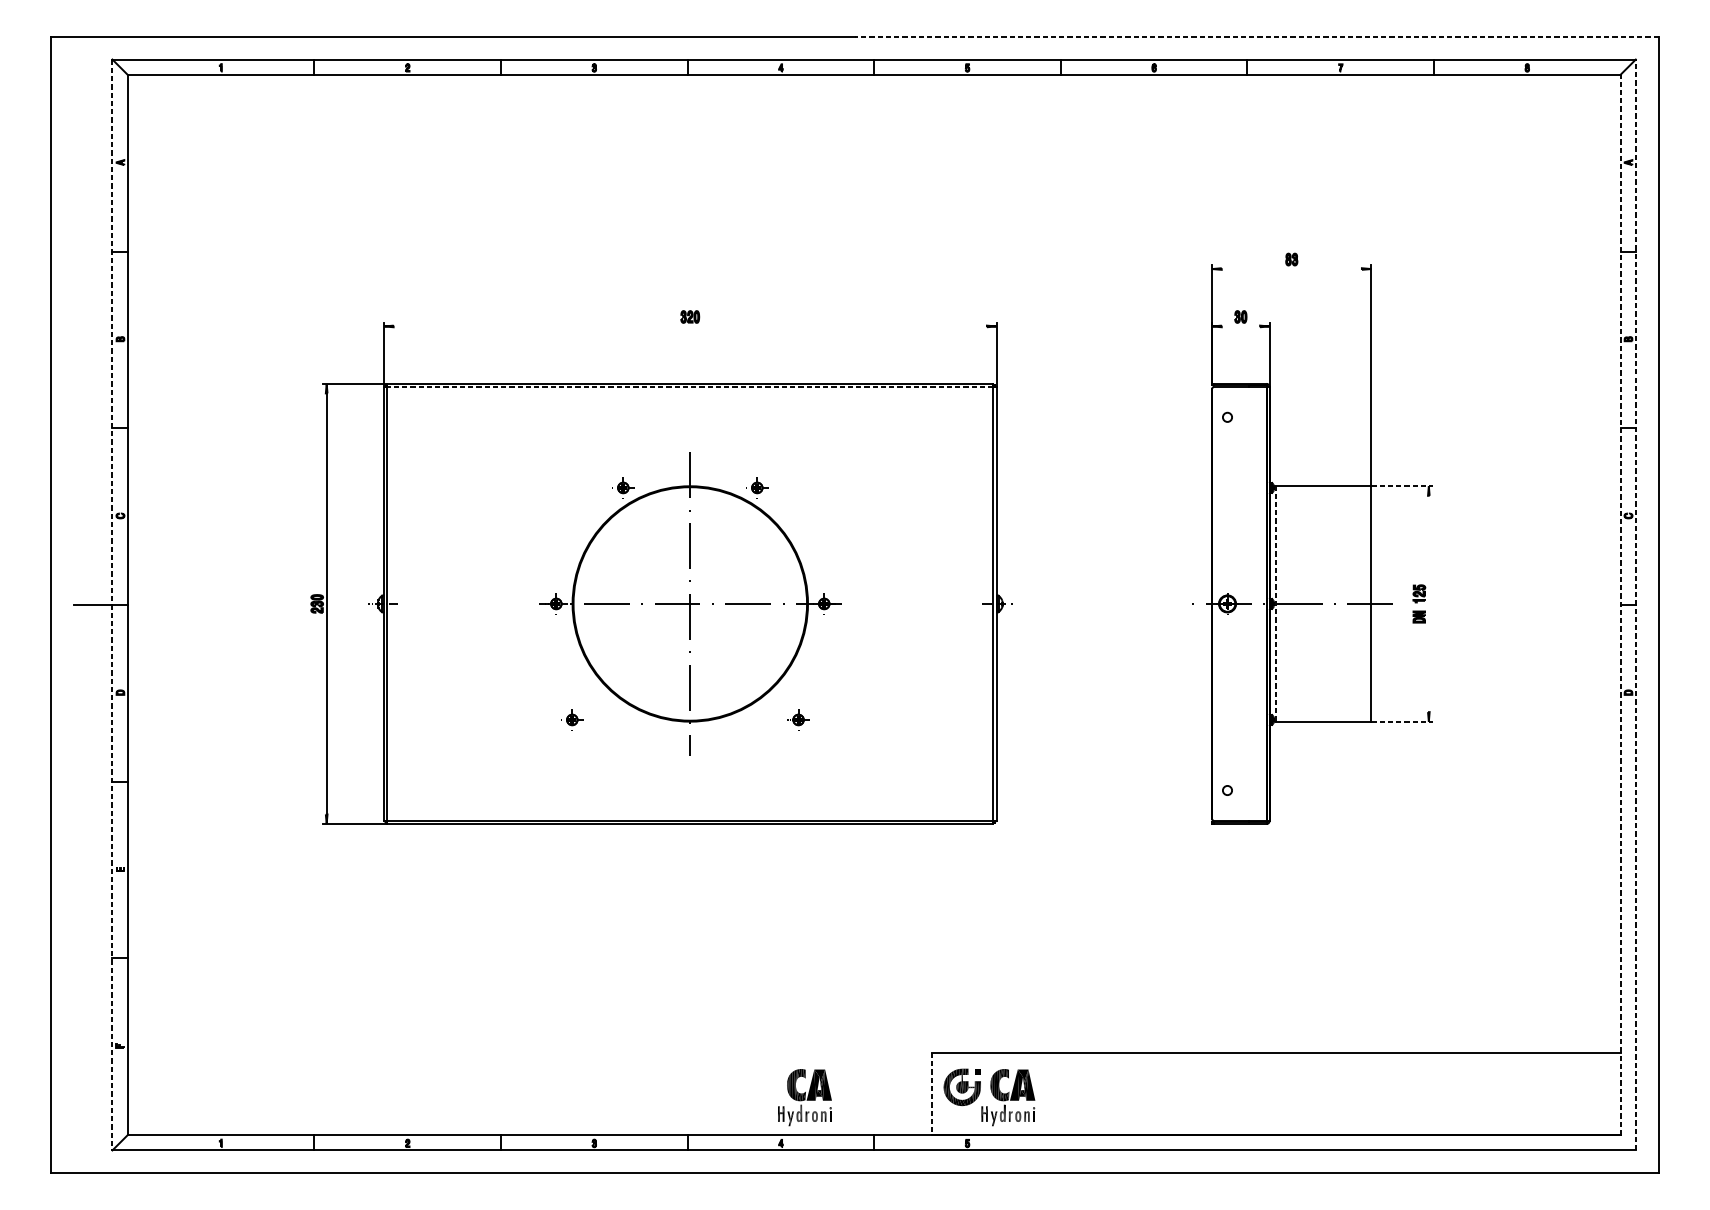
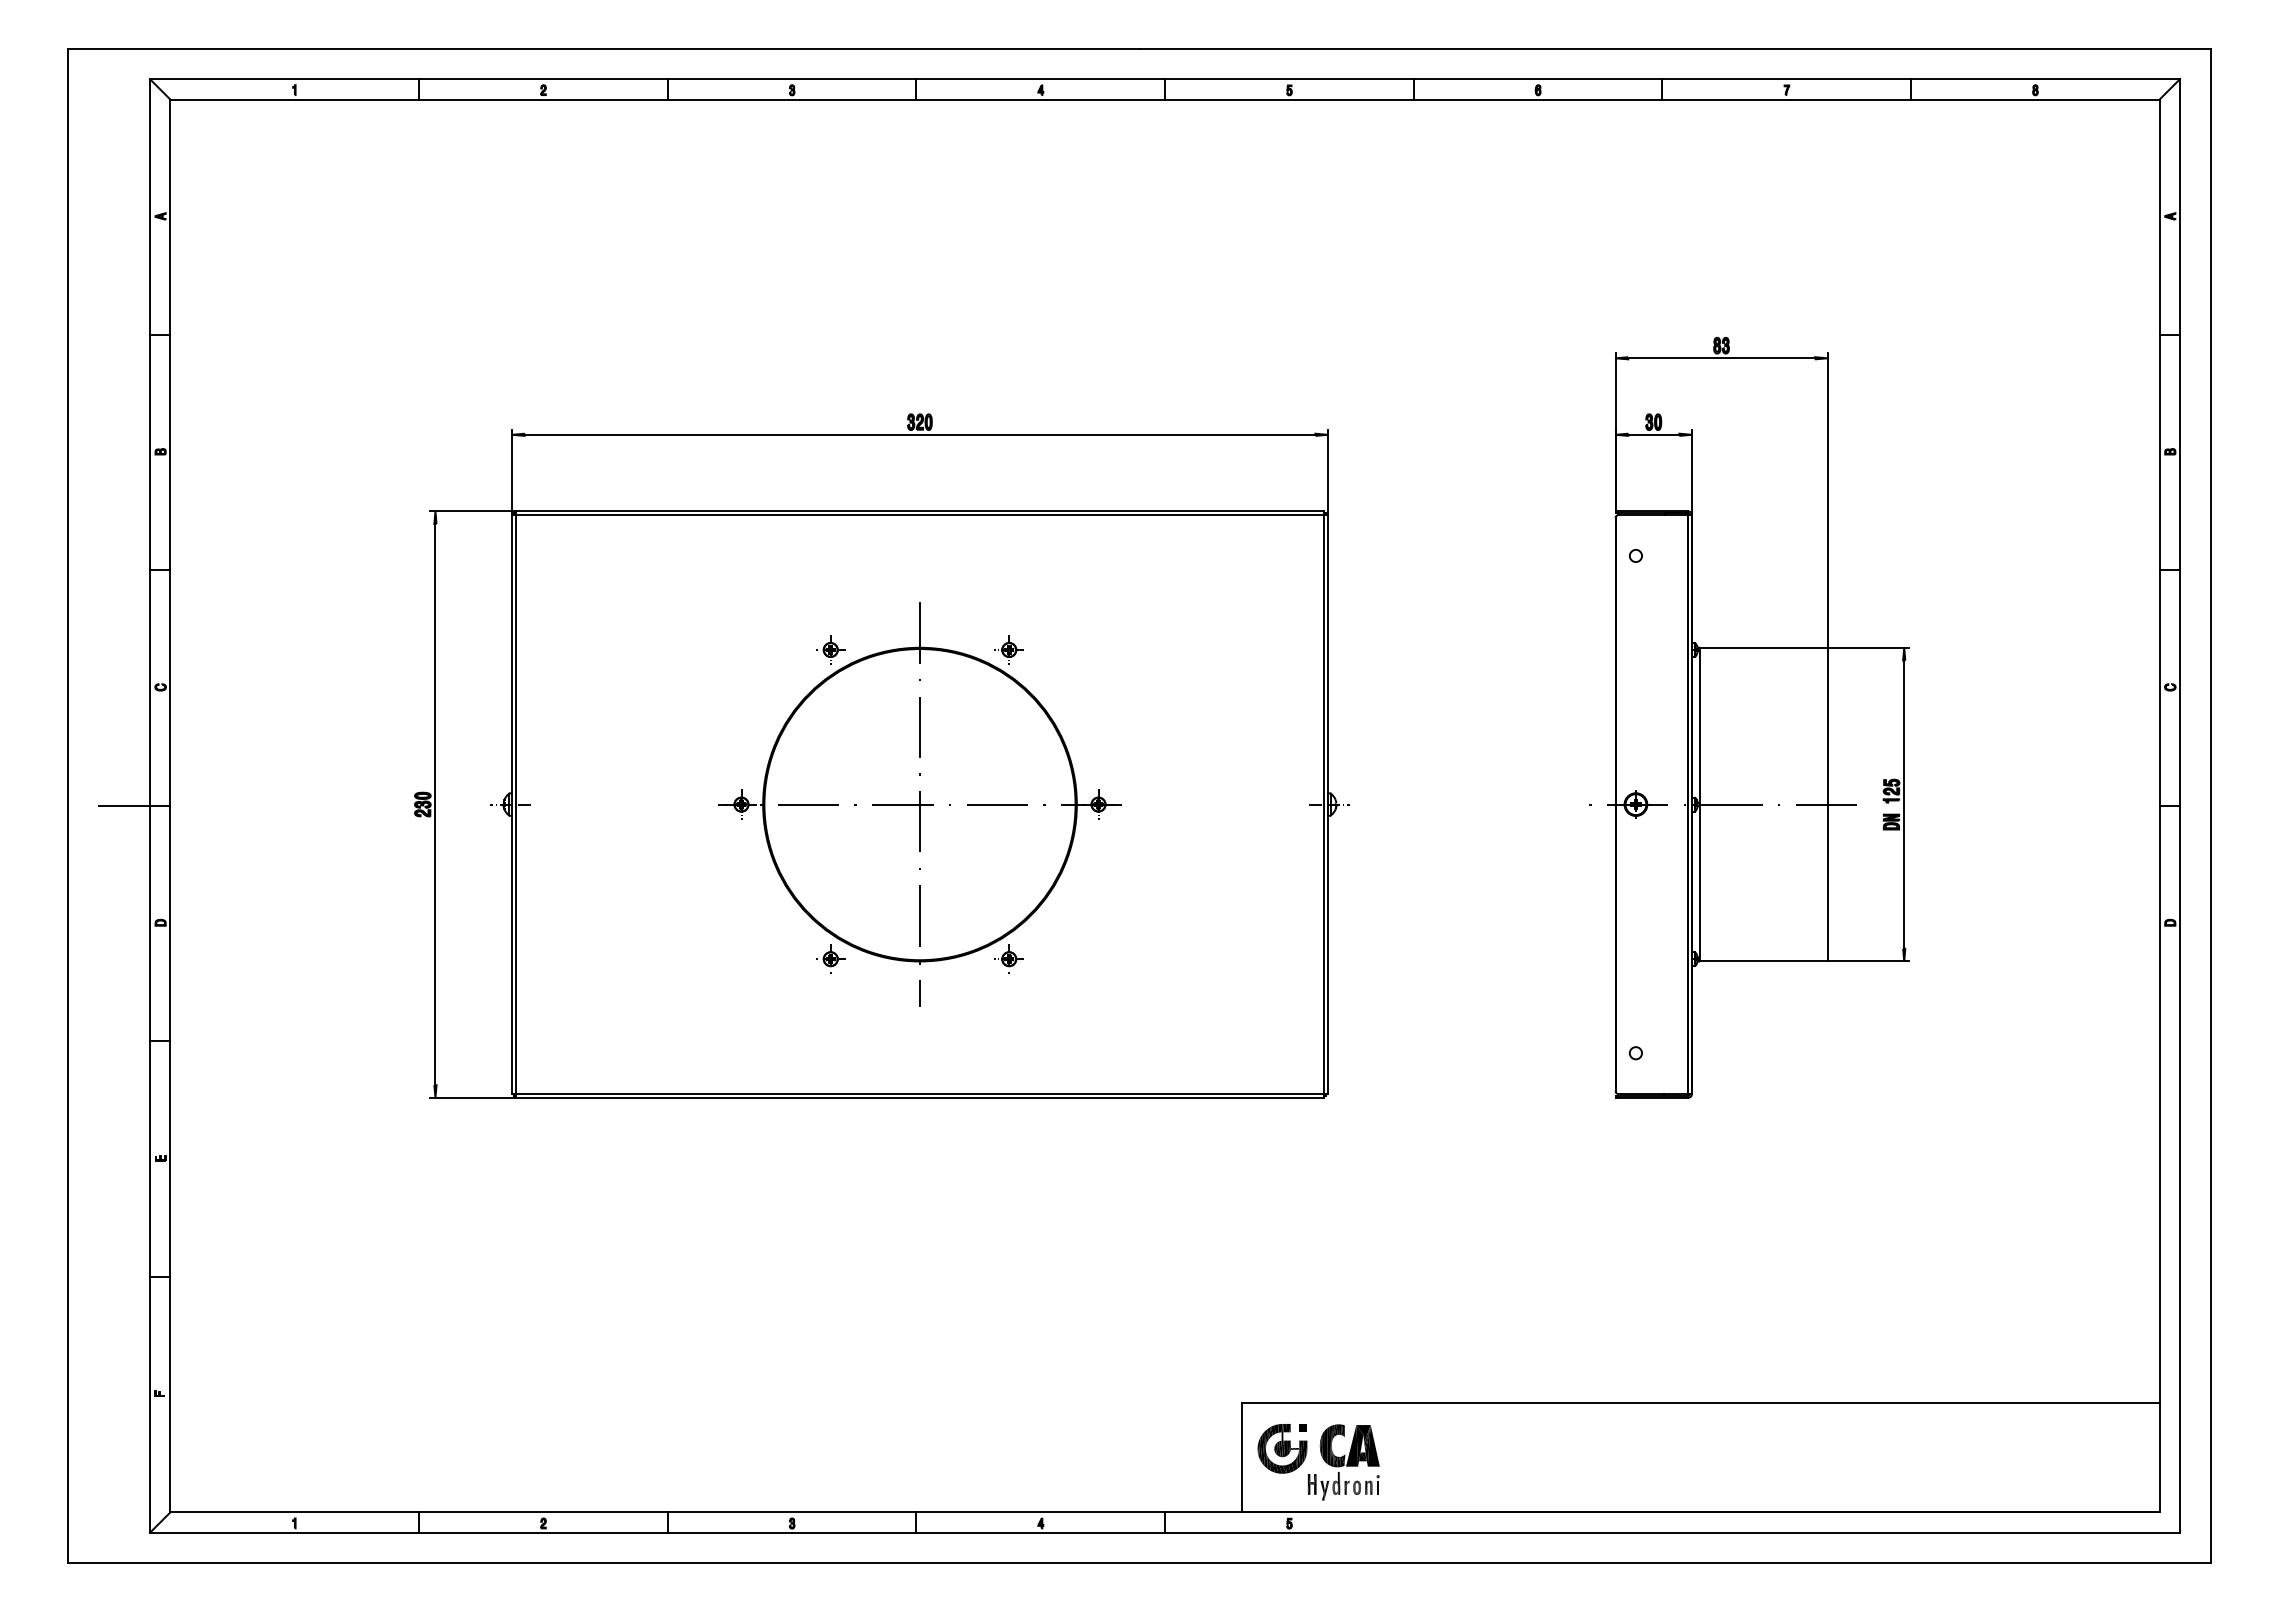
line: (1257, 36) -> (1675, 48), dashed -> solid
line: (1291, 269) -> (1721, 358), added
line: (689, 326) -> (919, 434), added
line: (1240, 326) -> (1653, 434), added
line: (690, 387) -> (920, 515), dashed -> solid
line: (1402, 486) -> (1868, 647), dashed -> solid
line: (1275, 603) -> (1700, 804), dashed -> solid
line: (1429, 603) -> (1904, 804), added
line: (1620, 604) -> (2159, 805), dashed -> solid
line: (112, 605) -> (149, 806), dashed -> solid
line: (1636, 605) -> (2180, 806), dashed -> solid
part: (572, 719) -> (830, 958), moved
part: (797, 719) -> (1008, 958), moved
line: (1402, 721) -> (1868, 961), dashed -> solid
line: (931, 1093) -> (1241, 1457), dashed -> solid
part: (804, 1097) -> (1072, 1462), removed

